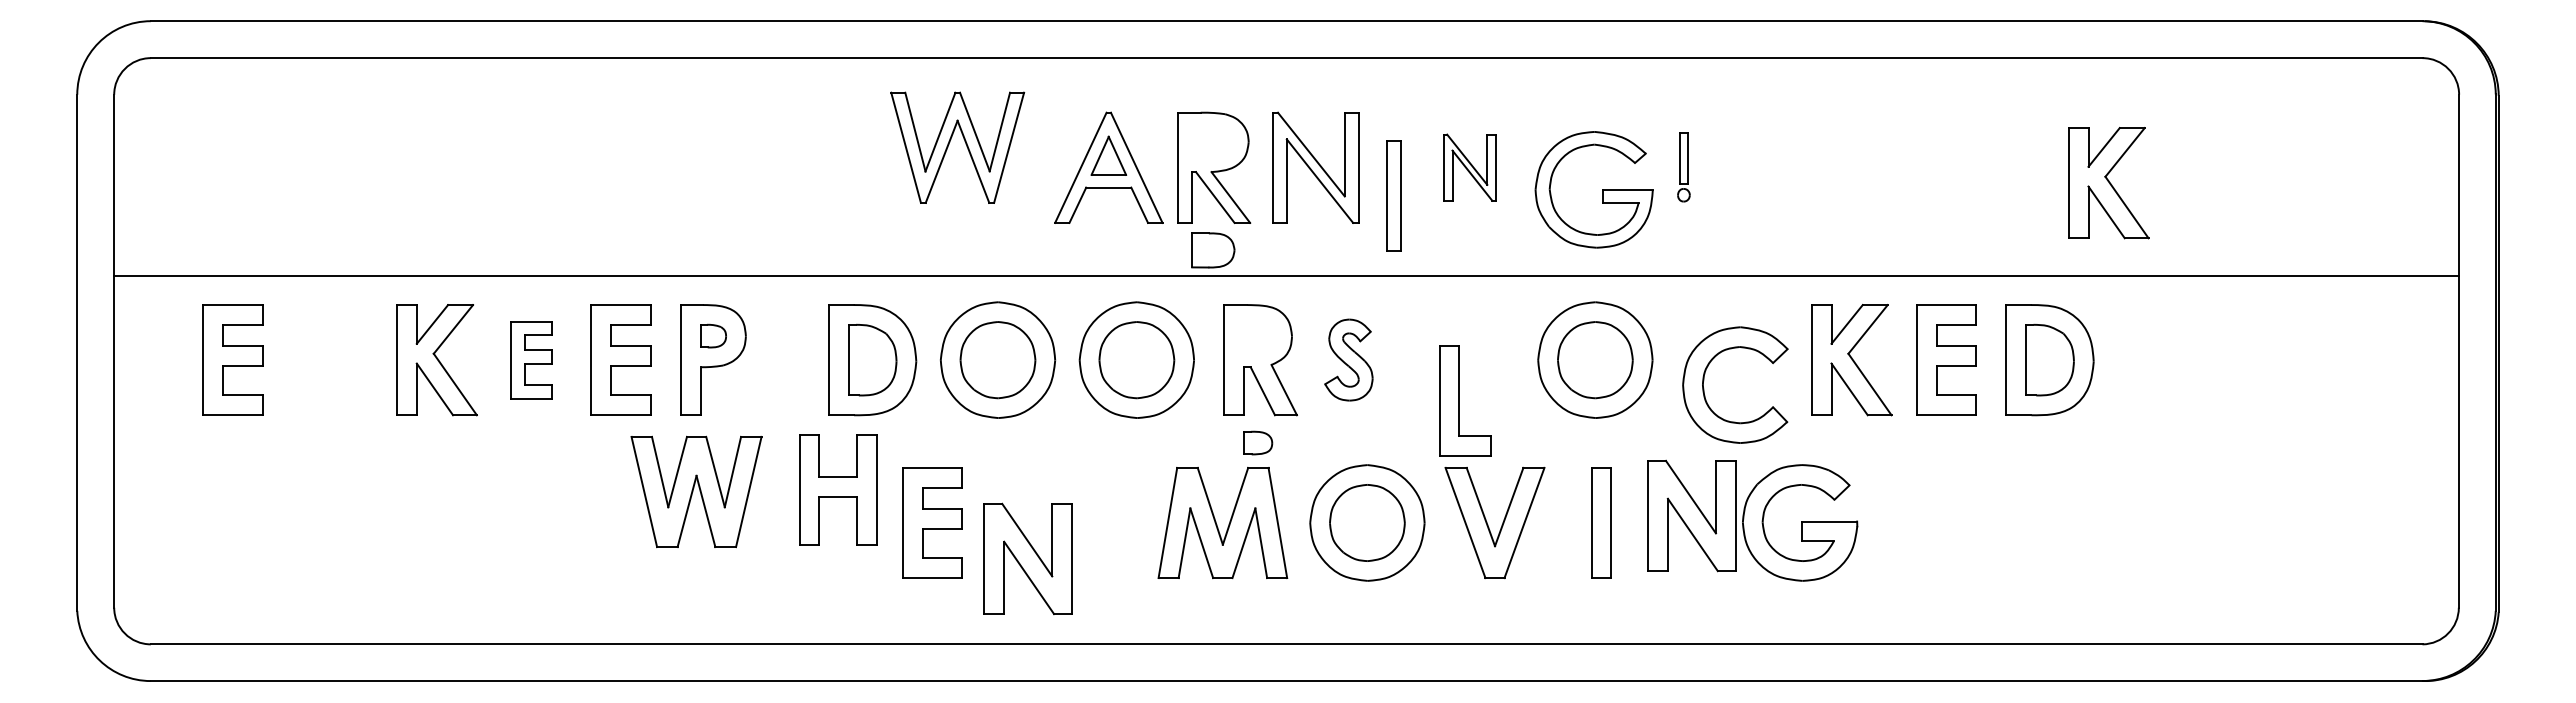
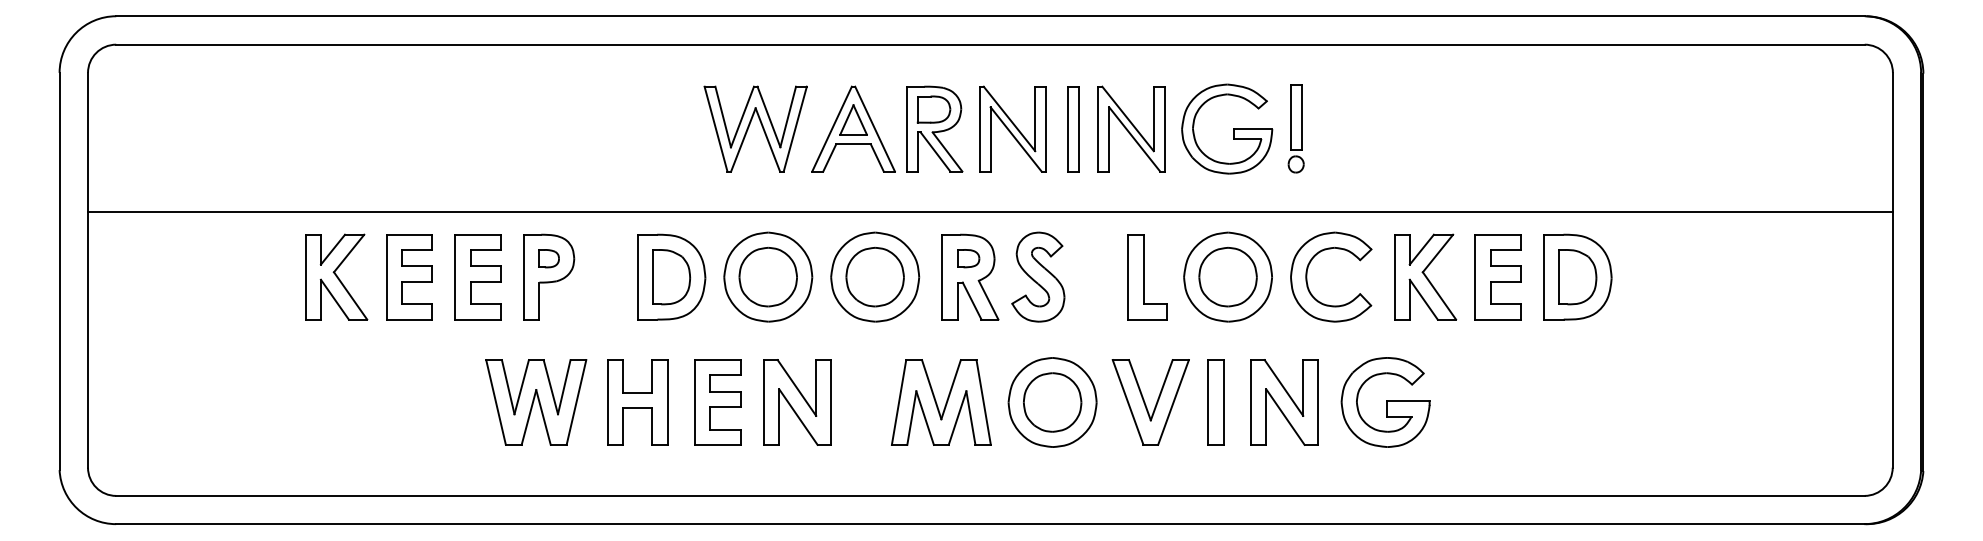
part: (949, 144) -> (749, 126), moved
part: (1469, 167) -> (1131, 128), size x1.67
part: (1683, 167) -> (1295, 128), size x1.67
part: (2108, 183) -> (1623, 141), removed
part: (1602, 189) -> (1233, 128), moved
part: (1393, 195) -> (1072, 128), moved
part: (1213, 250) -> (934, 109), moved
part: (232, 359) -> (179, 276), removed
part: (531, 359) -> (409, 276), size x1.43
part: (1348, 359) -> (1038, 276), size x1.43
part: (1704, 380) -> (1307, 273), moved
part: (1465, 400) -> (1148, 276), moved
part: (1258, 442) -> (968, 258), moved
part: (838, 489) -> (637, 402), moved
part: (696, 491) -> (536, 402), moved
part: (1691, 515) -> (1284, 402), moved
part: (1601, 522) -> (1215, 402), moved
part: (1027, 558) -> (797, 402), moved

